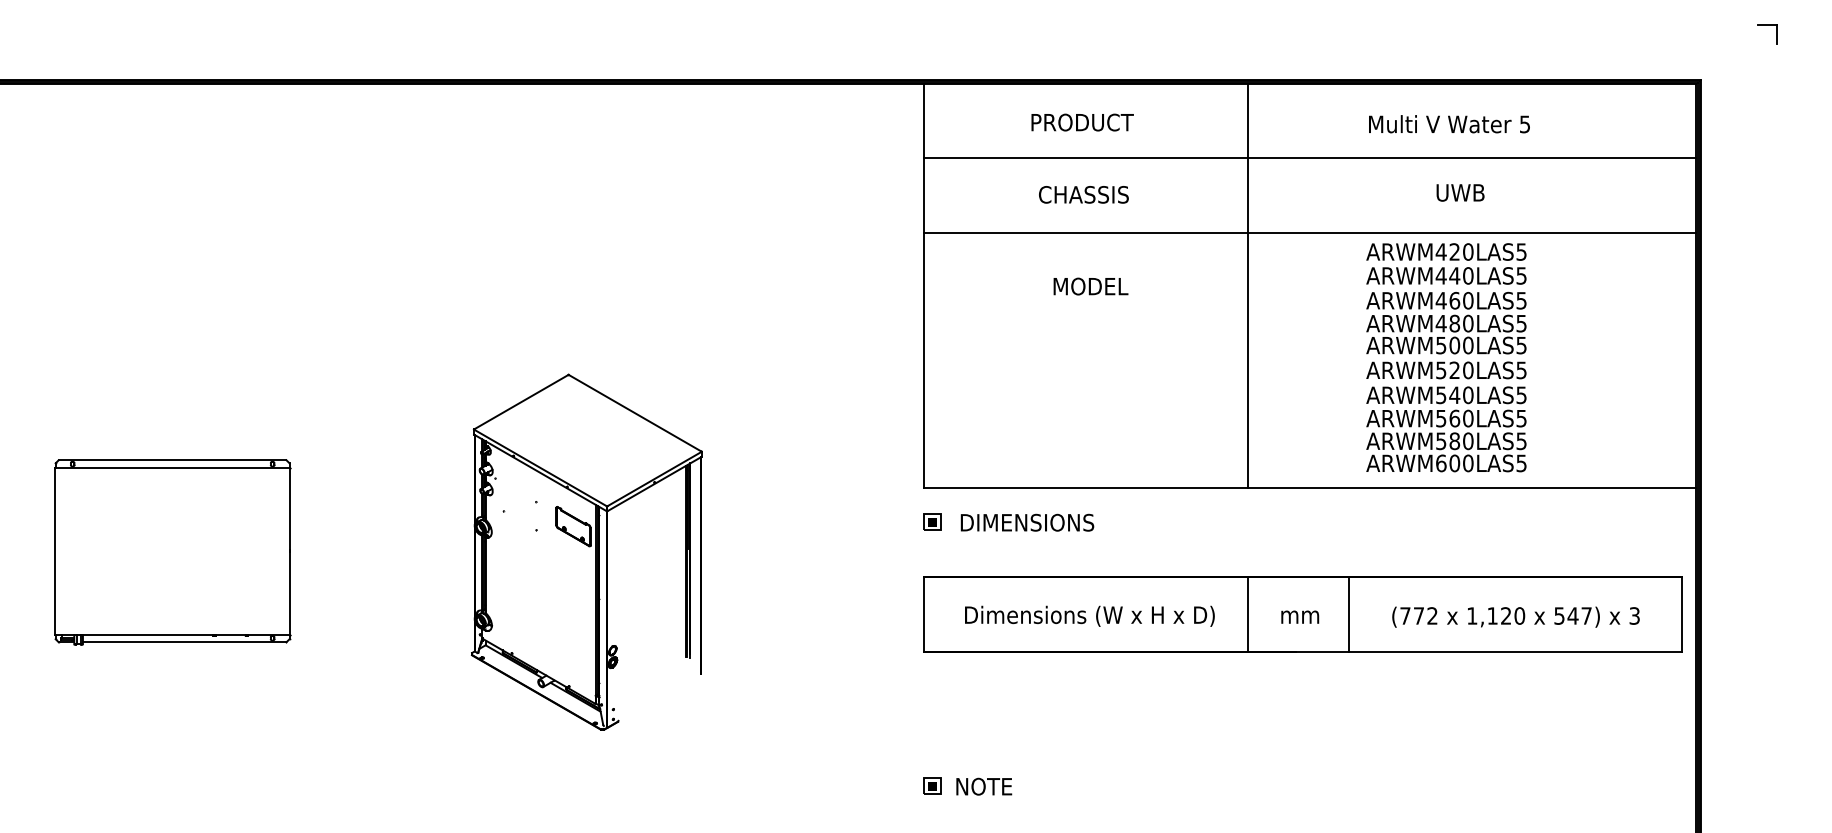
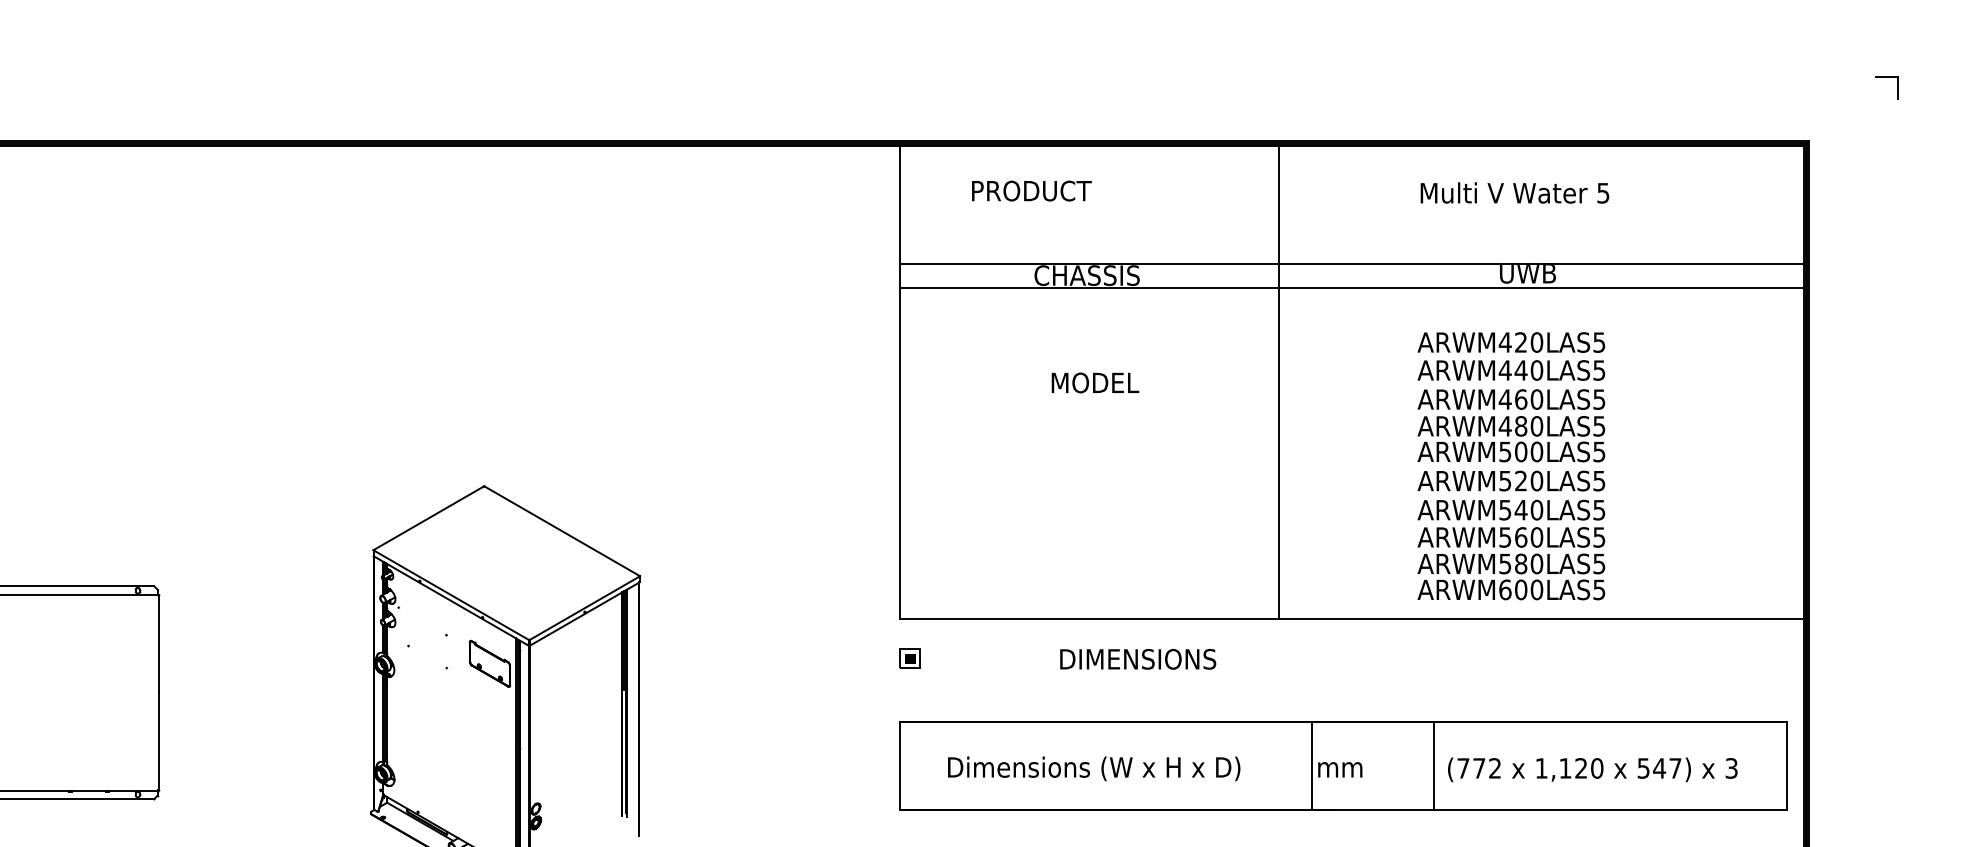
text: (1082, 122) -> (1031, 190), moved
line: (1310, 158) -> (1352, 288), moved
line: (1310, 232) -> (1352, 263), moved
text: (1027, 522) -> (1138, 659), moved
line: (1247, 613) -> (1311, 765), moved
line: (1349, 613) -> (1434, 765), moved

